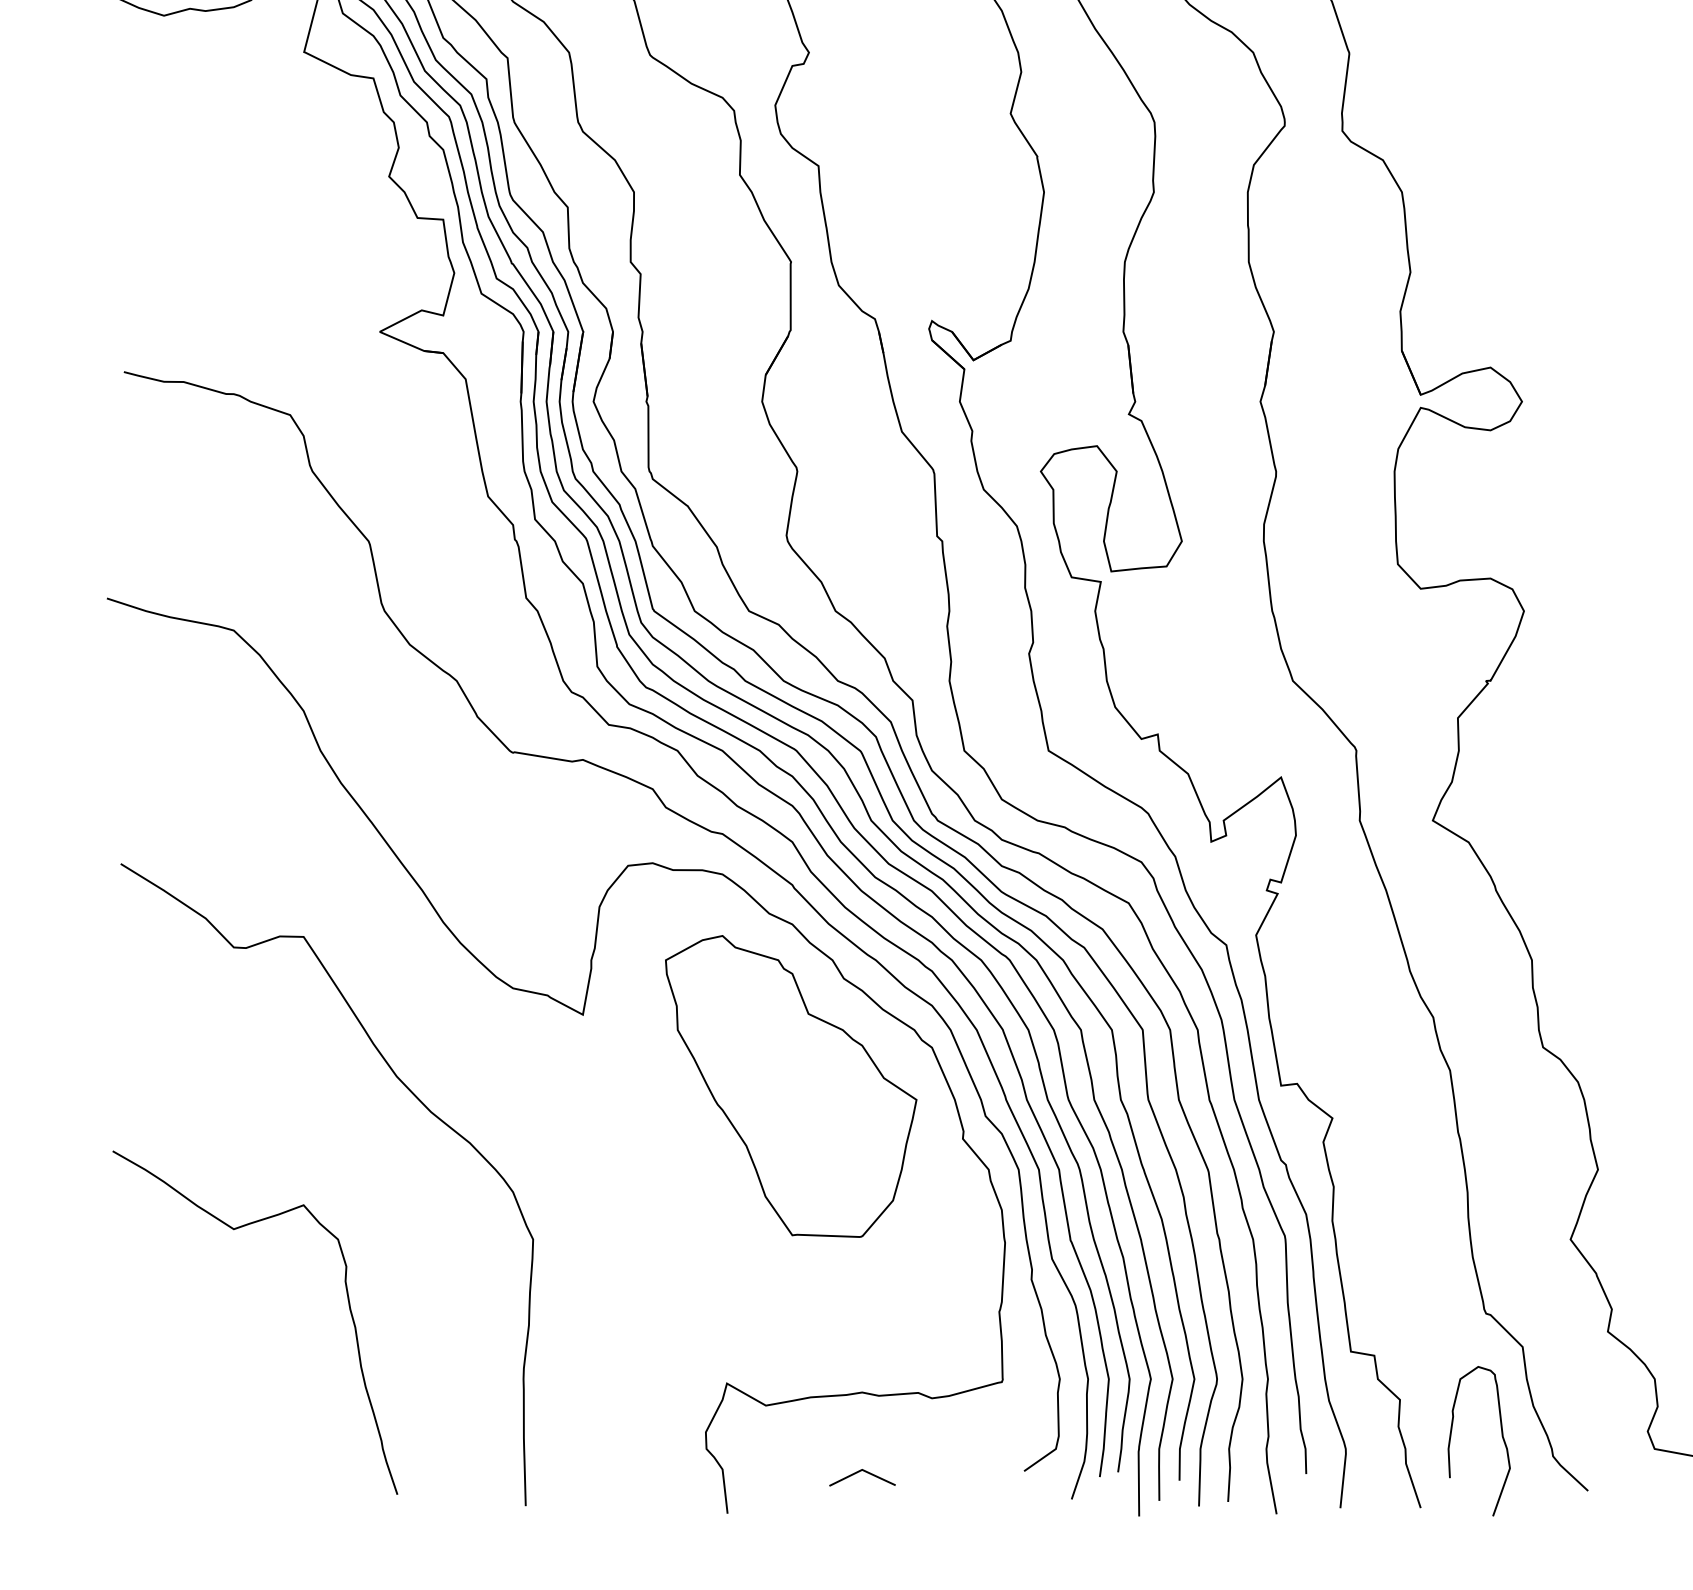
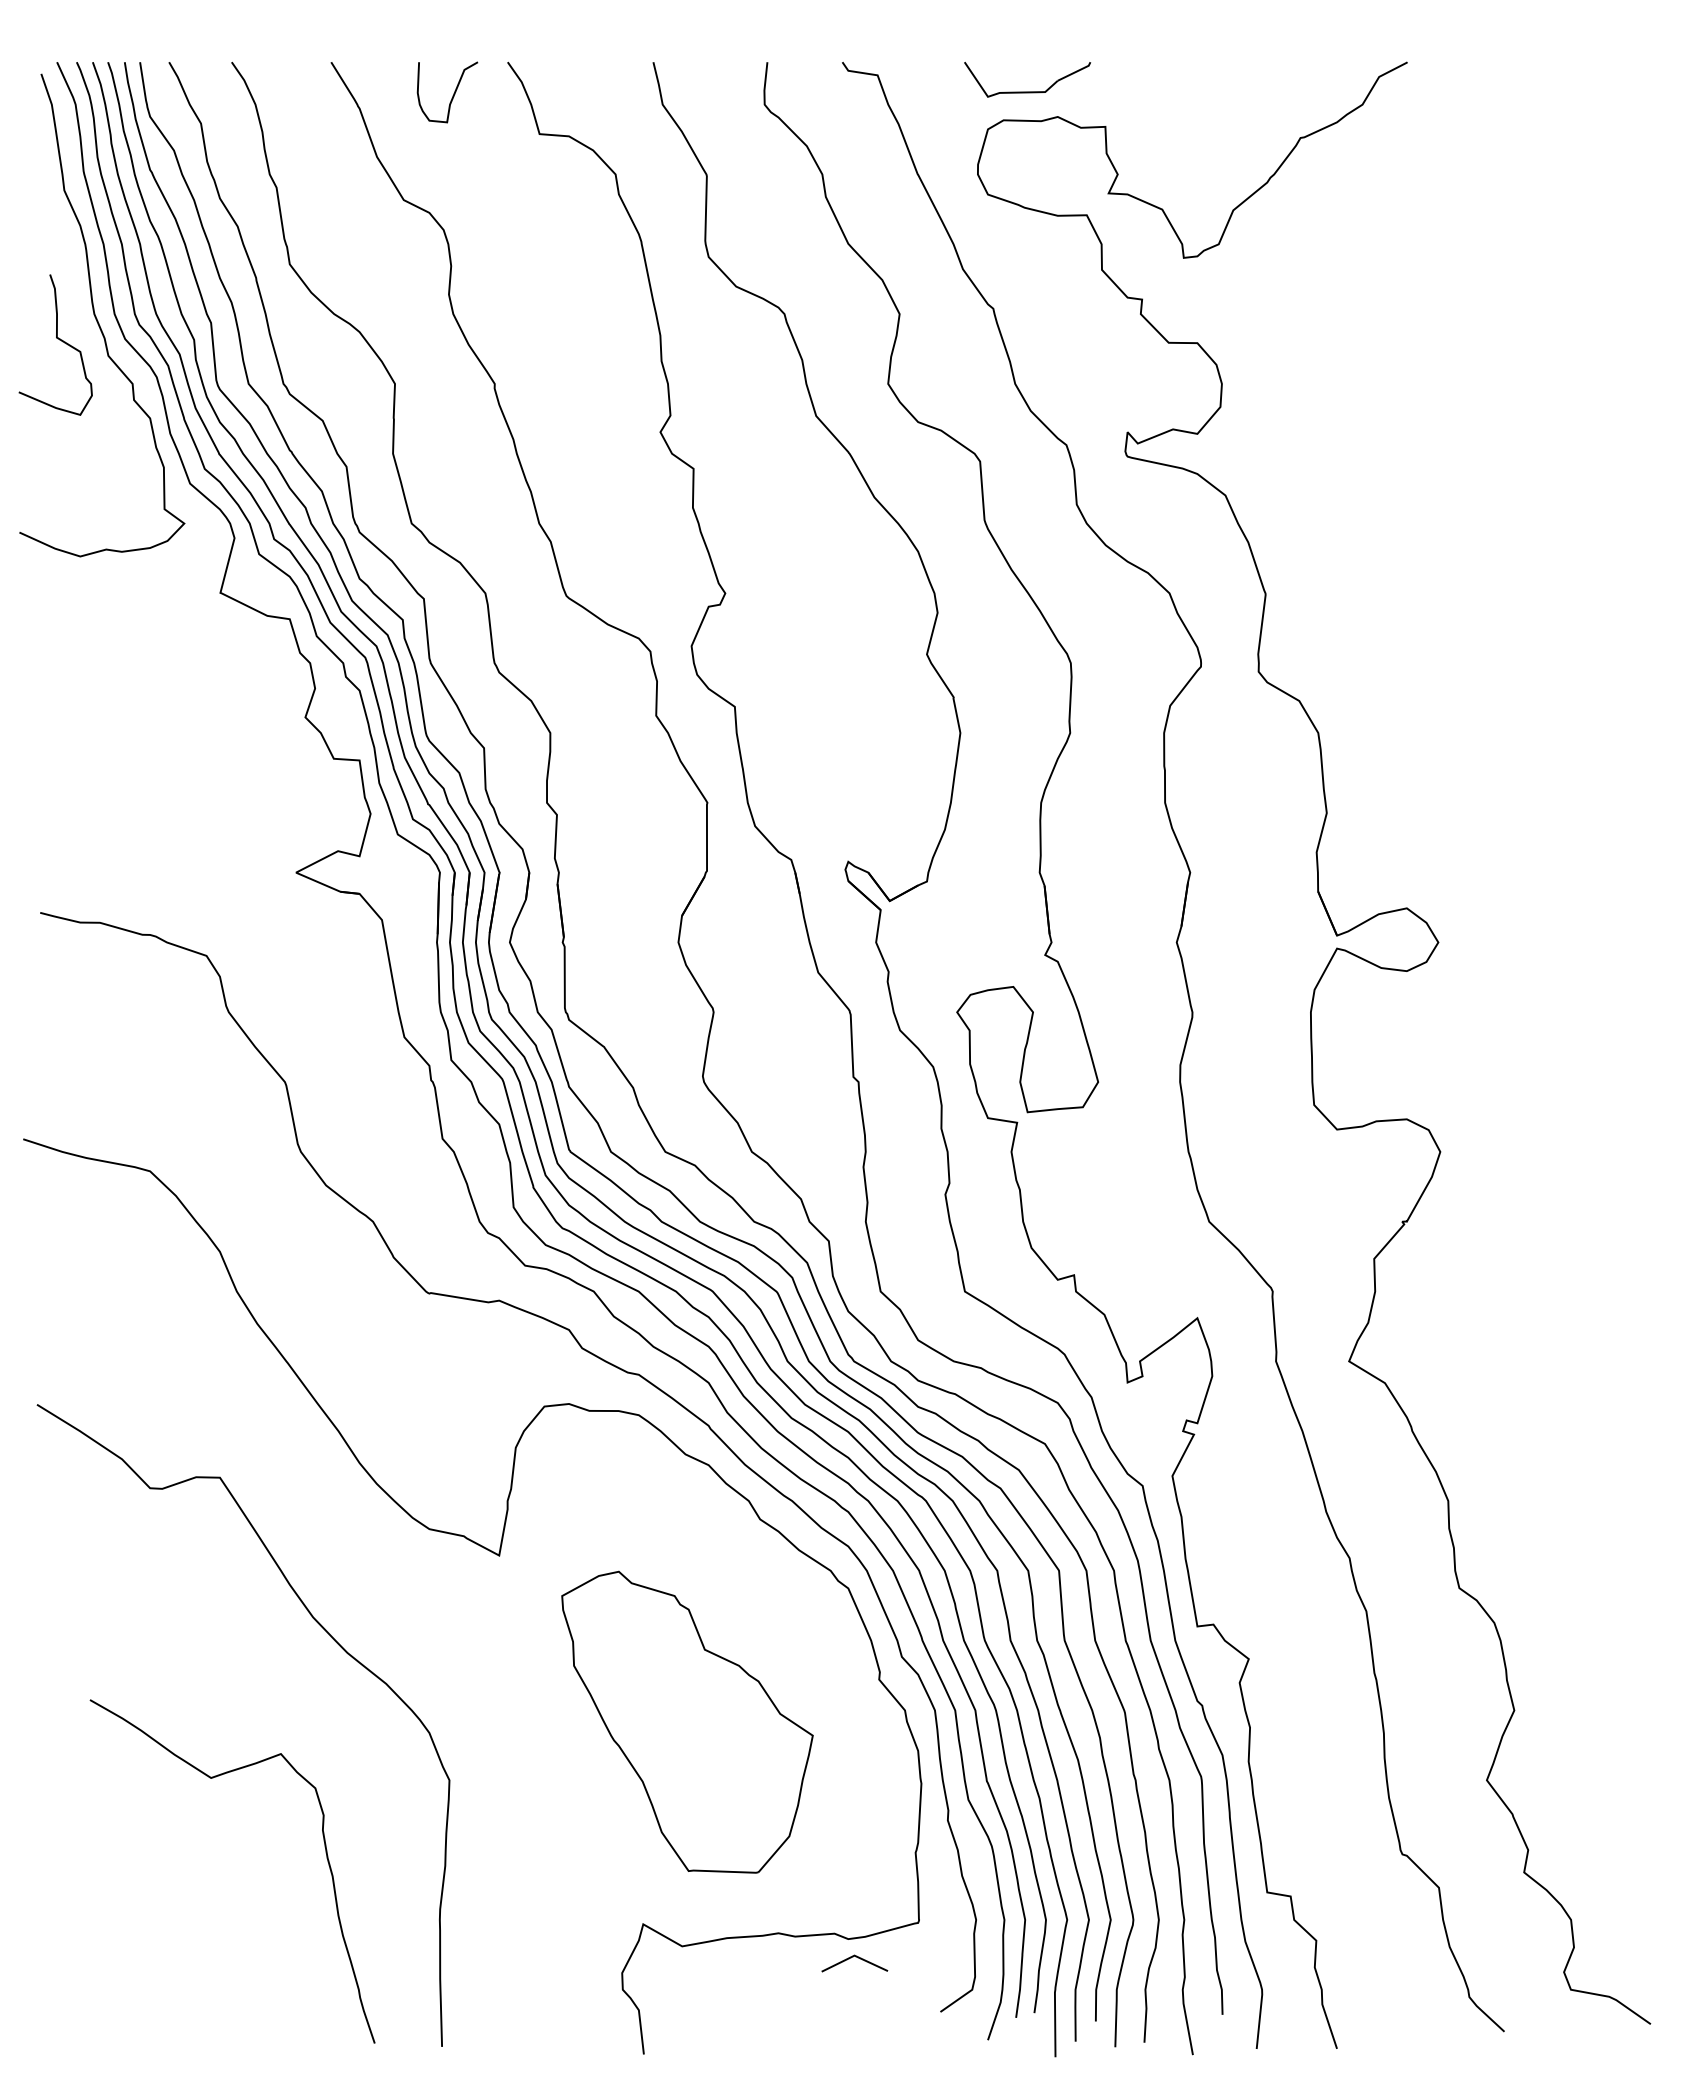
part: (791, 1085) -> (687, 1721), moved
curve: (348, 1304) -> (325, 1853), moved
curve: (1501, 1433) -> (1417, 1974), removed
line: (859, 1472) -> (851, 1958), moved

